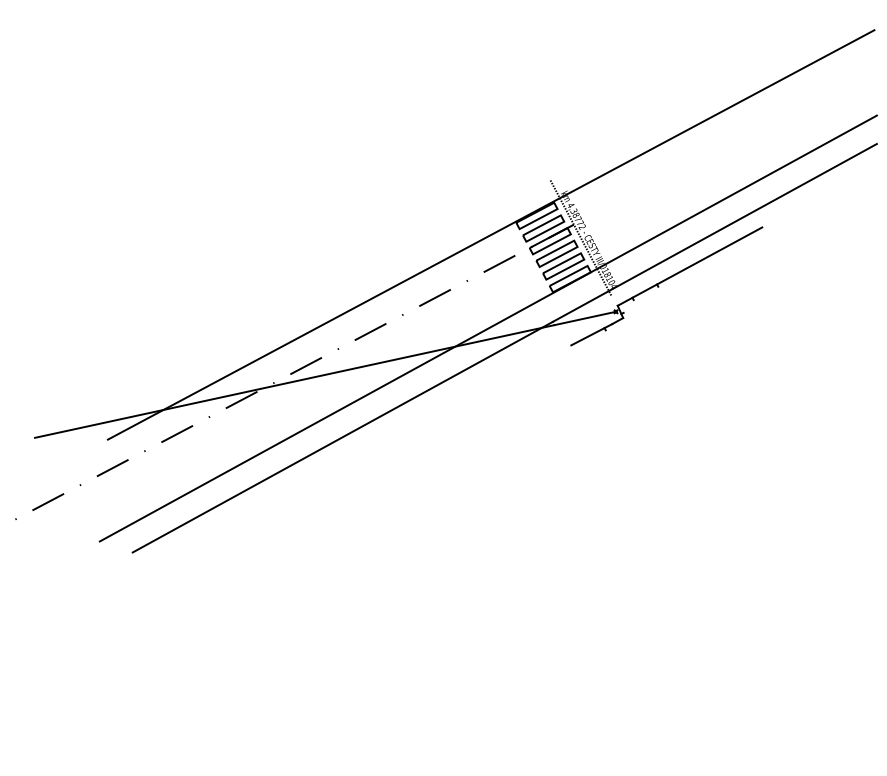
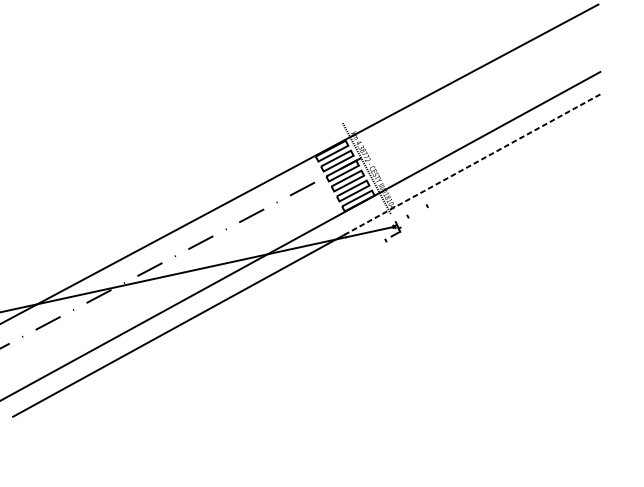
line: (714, 232) -> (472, 164), solid -> dashed
line: (689, 266) -> (452, 191), removed
line: (591, 334) -> (375, 244), removed

